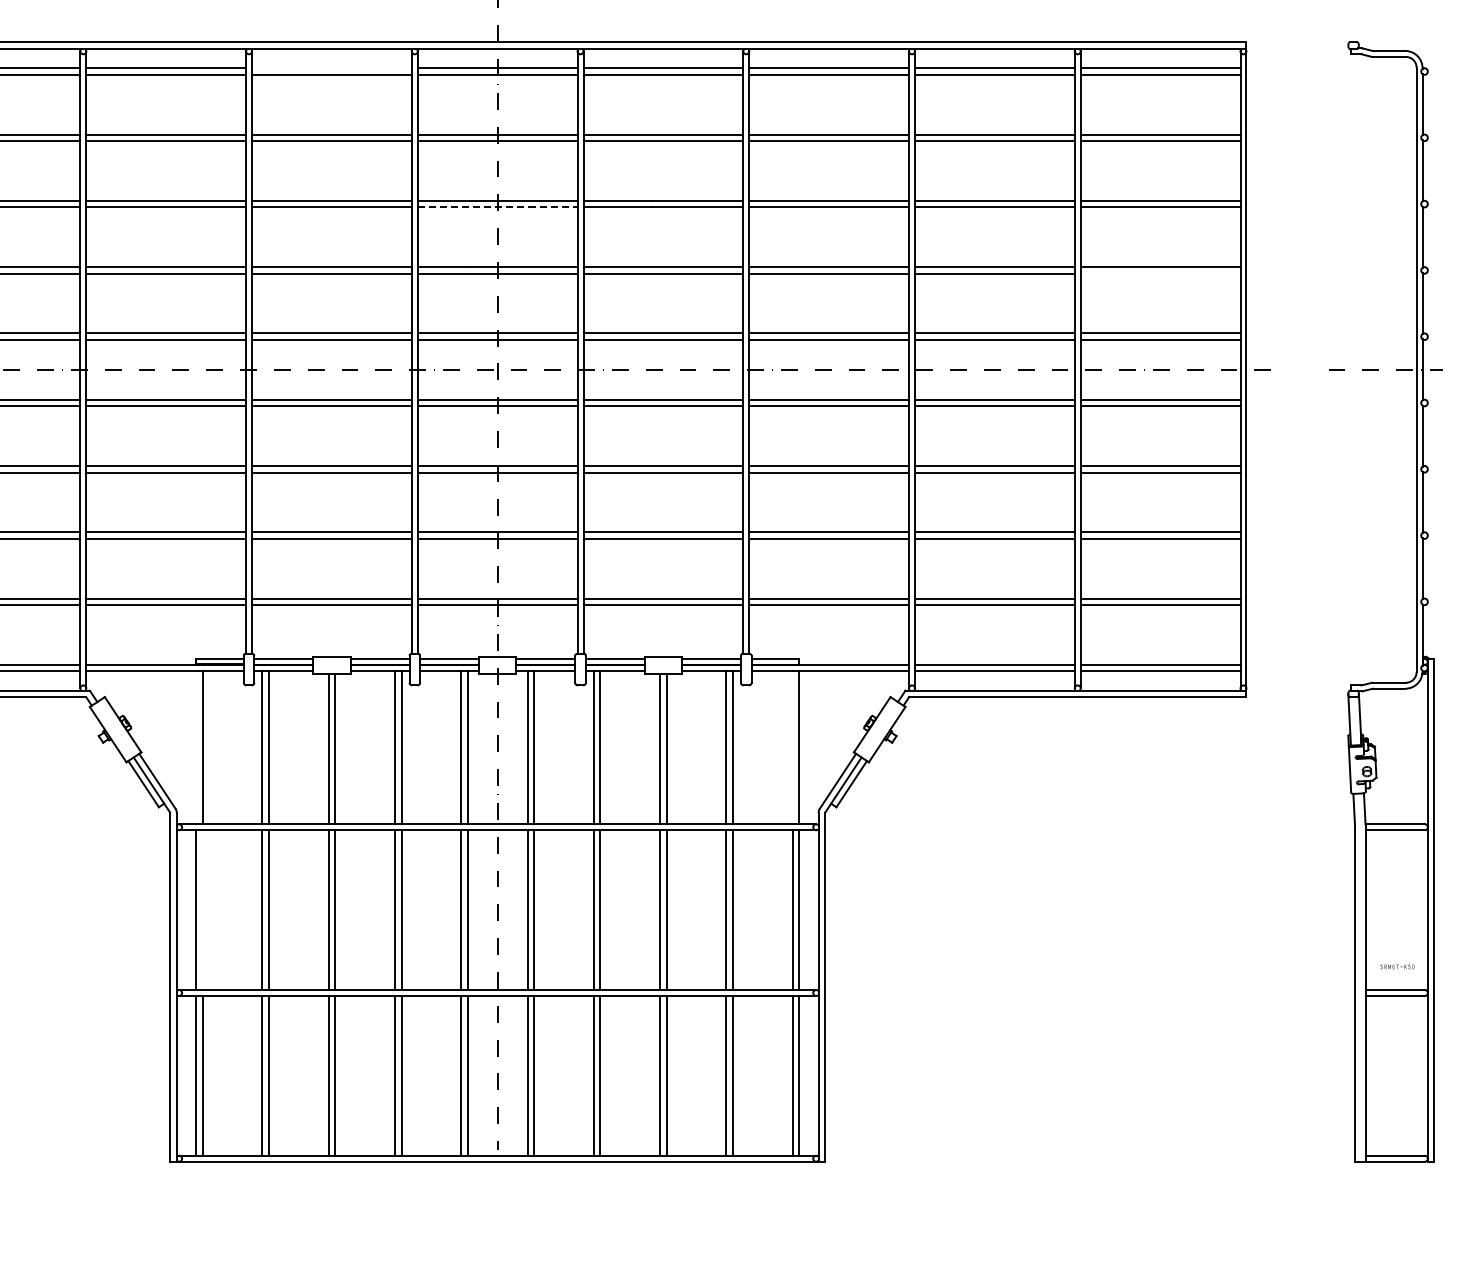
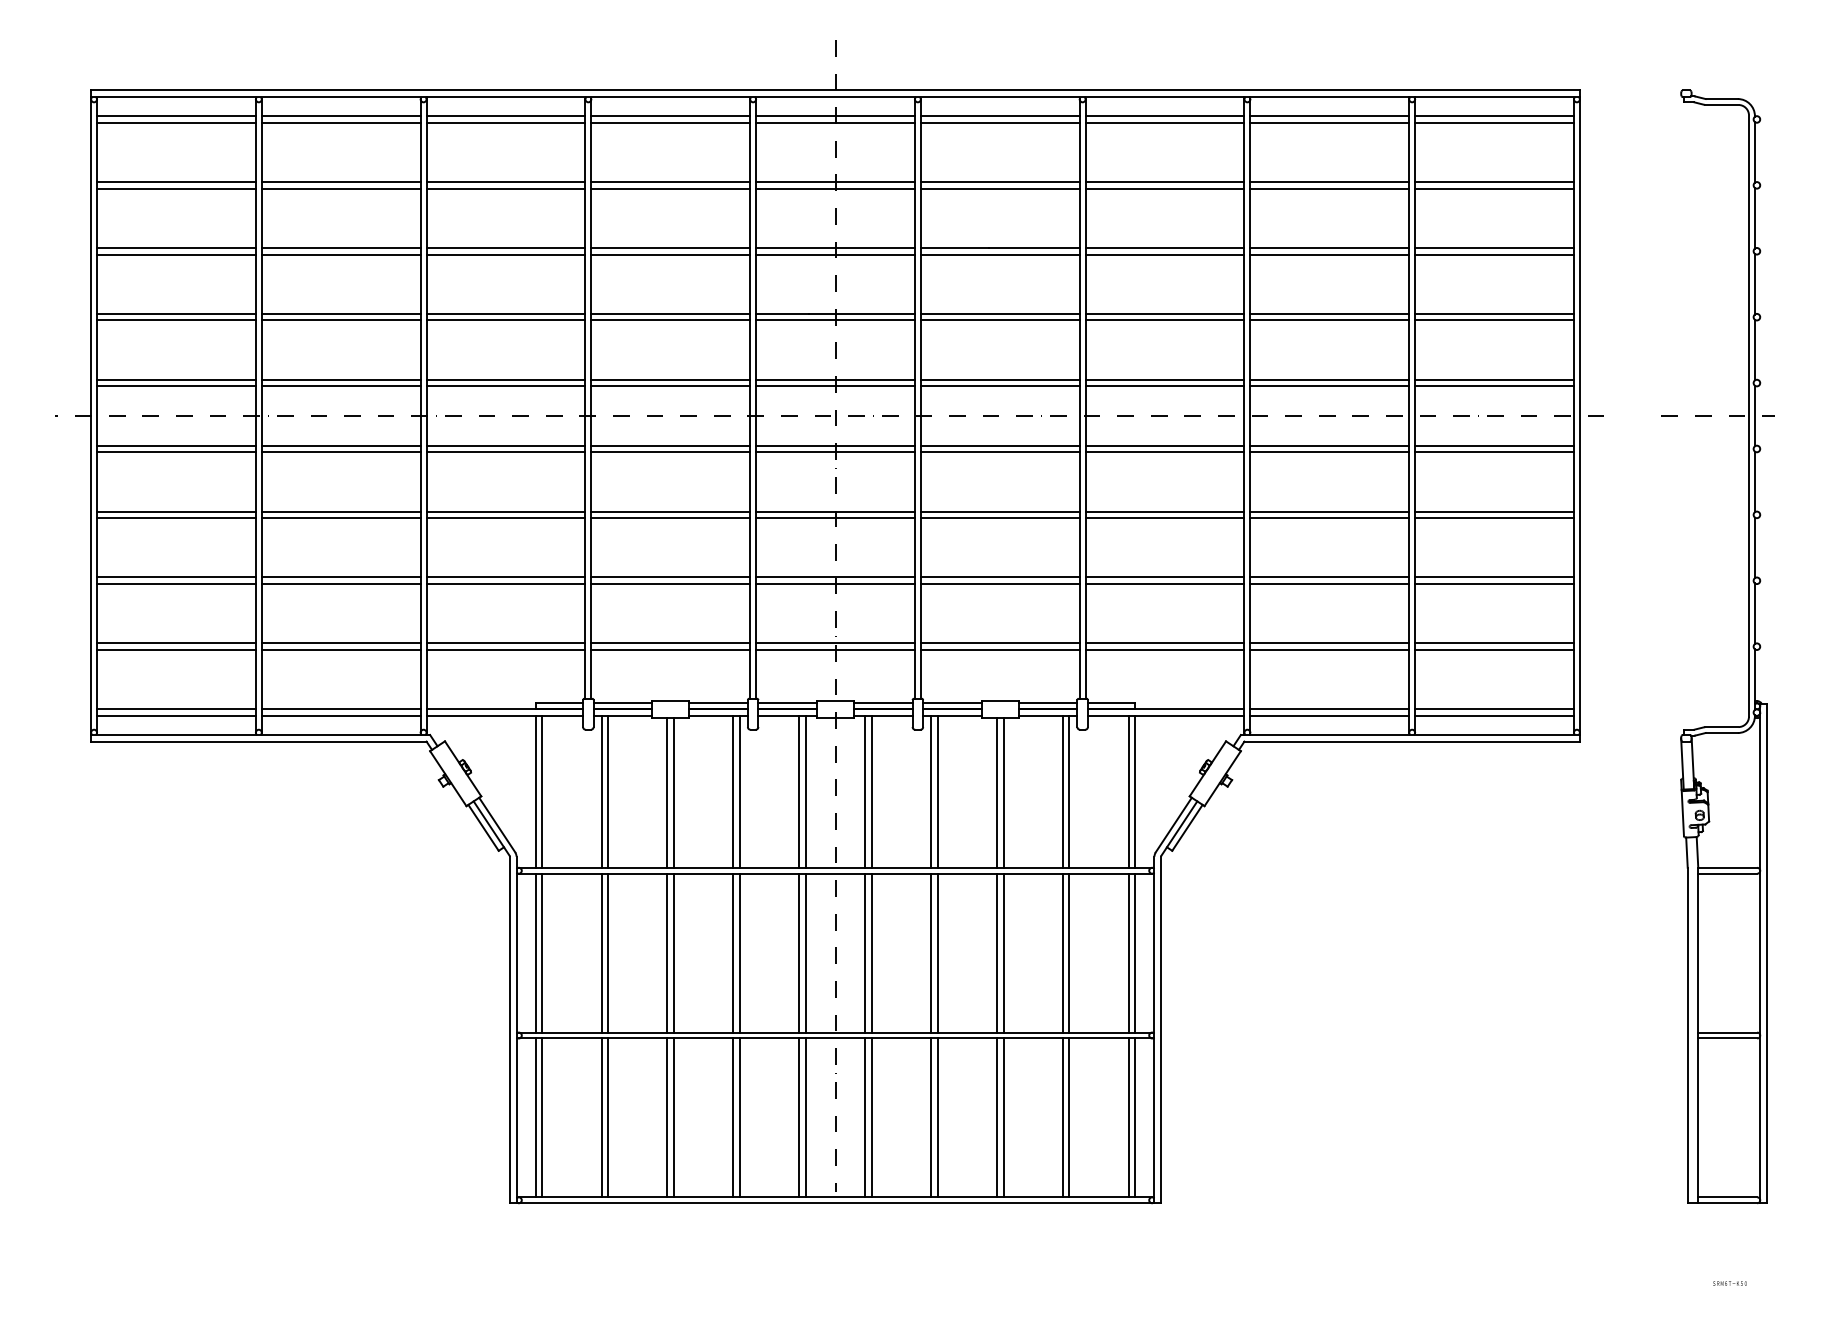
line: (331, 68) -> (670, 116), added
line: (498, 207) -> (836, 254), dashed -> solid
line: (1160, 273) -> (1494, 320), added
line: (195, 747) -> (535, 791), added
line: (792, 747) -> (1128, 791), added
line: (202, 909) -> (542, 952), added
text: (1396, 966) -> (1729, 1283), moved

